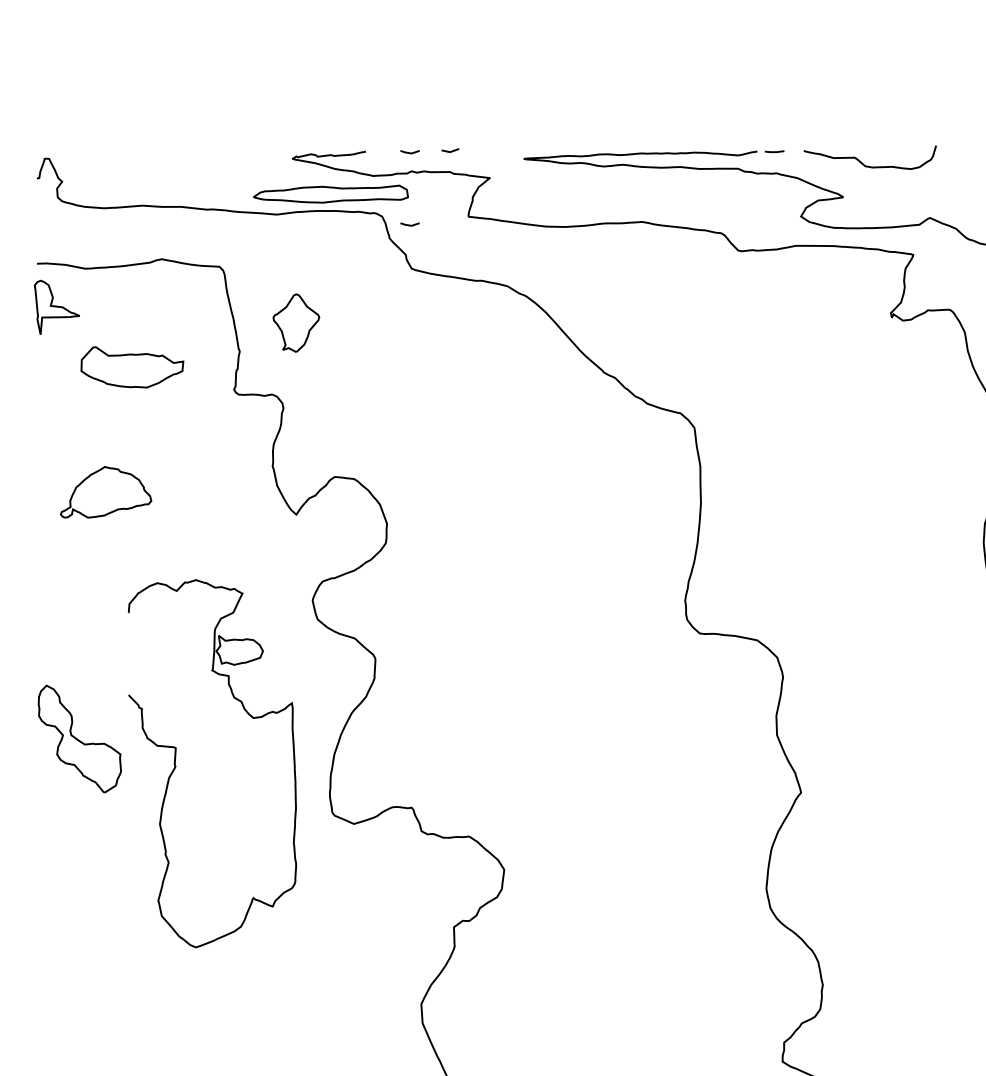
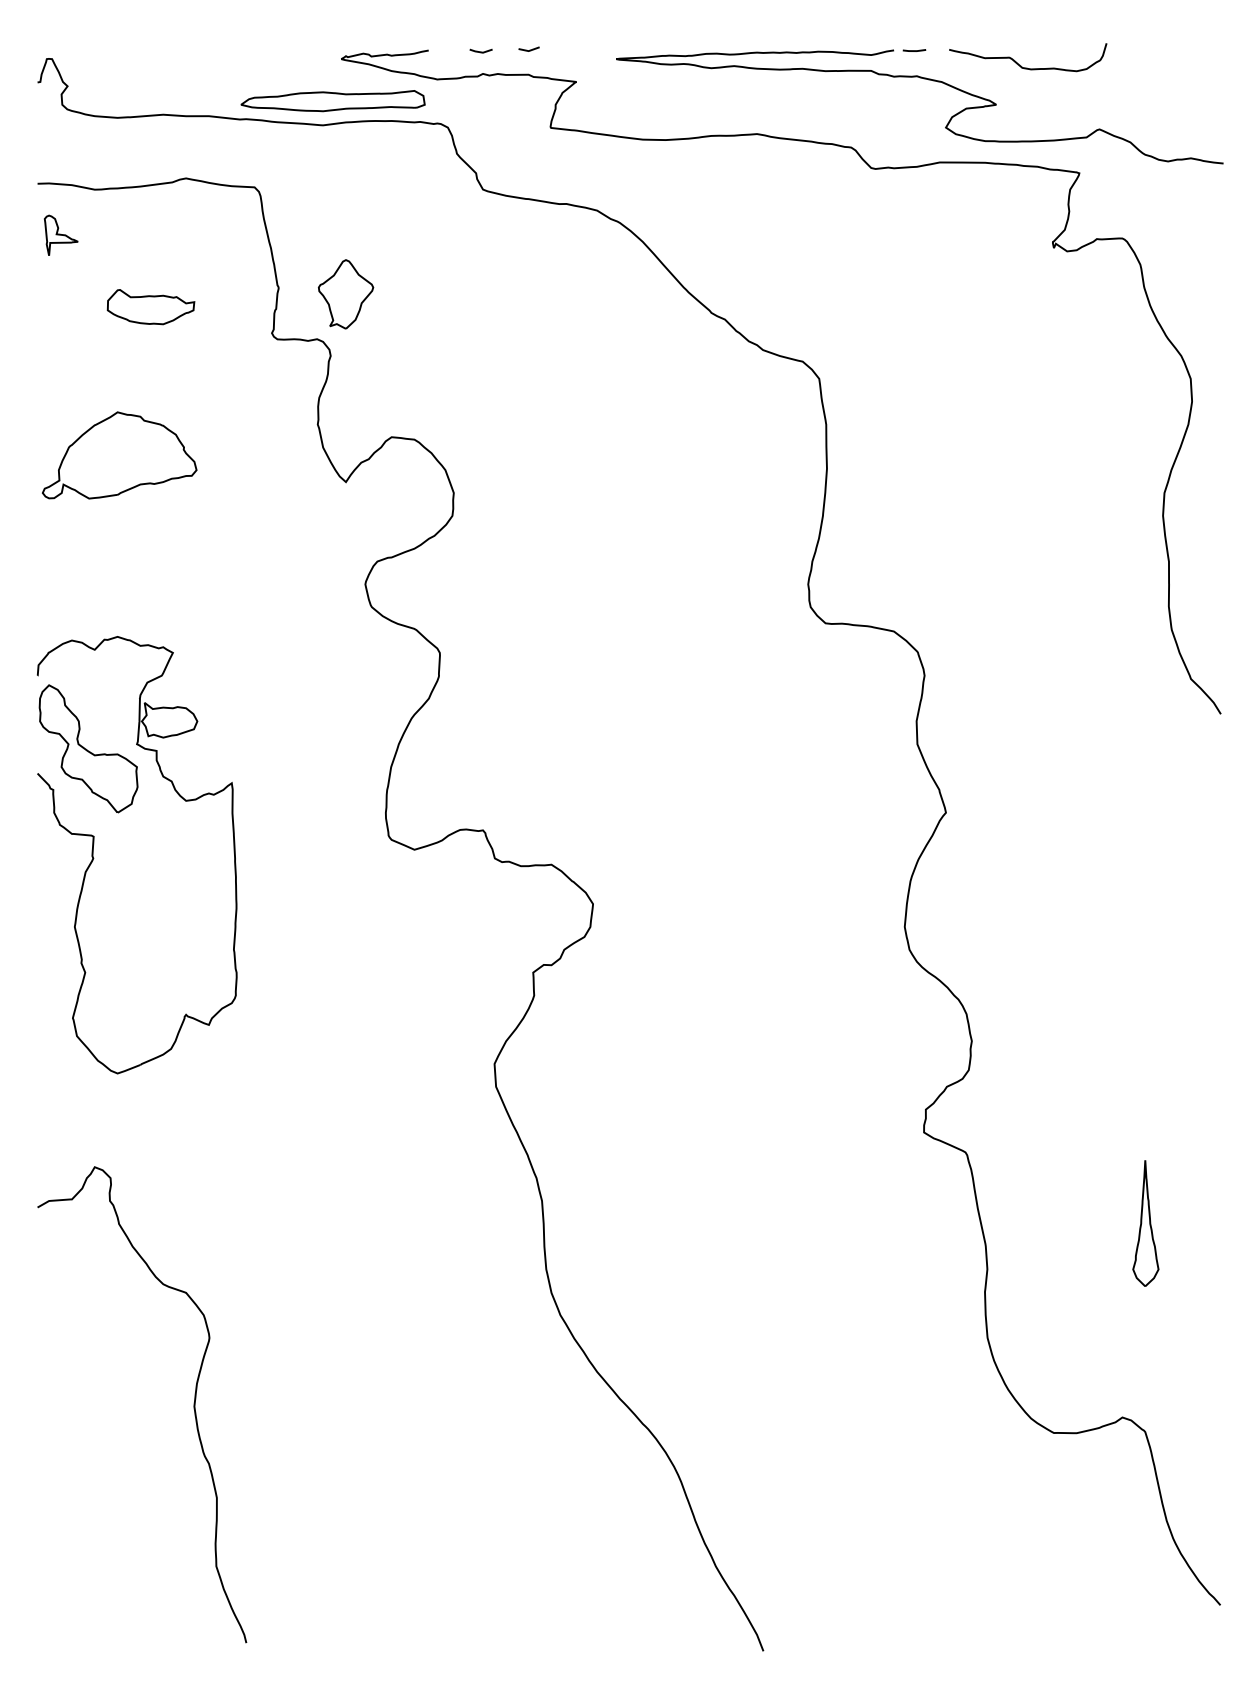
part: (330, 194) -> (332, 101), moved
line: (409, 224) -> (480, 137), removed
part: (56, 306) -> (60, 234), size x0.62
part: (296, 323) -> (346, 294), moved
part: (131, 367) -> (150, 307), size x0.71
part: (105, 492) -> (119, 455), size x1.43
part: (176, 766) -> (94, 858), moved

